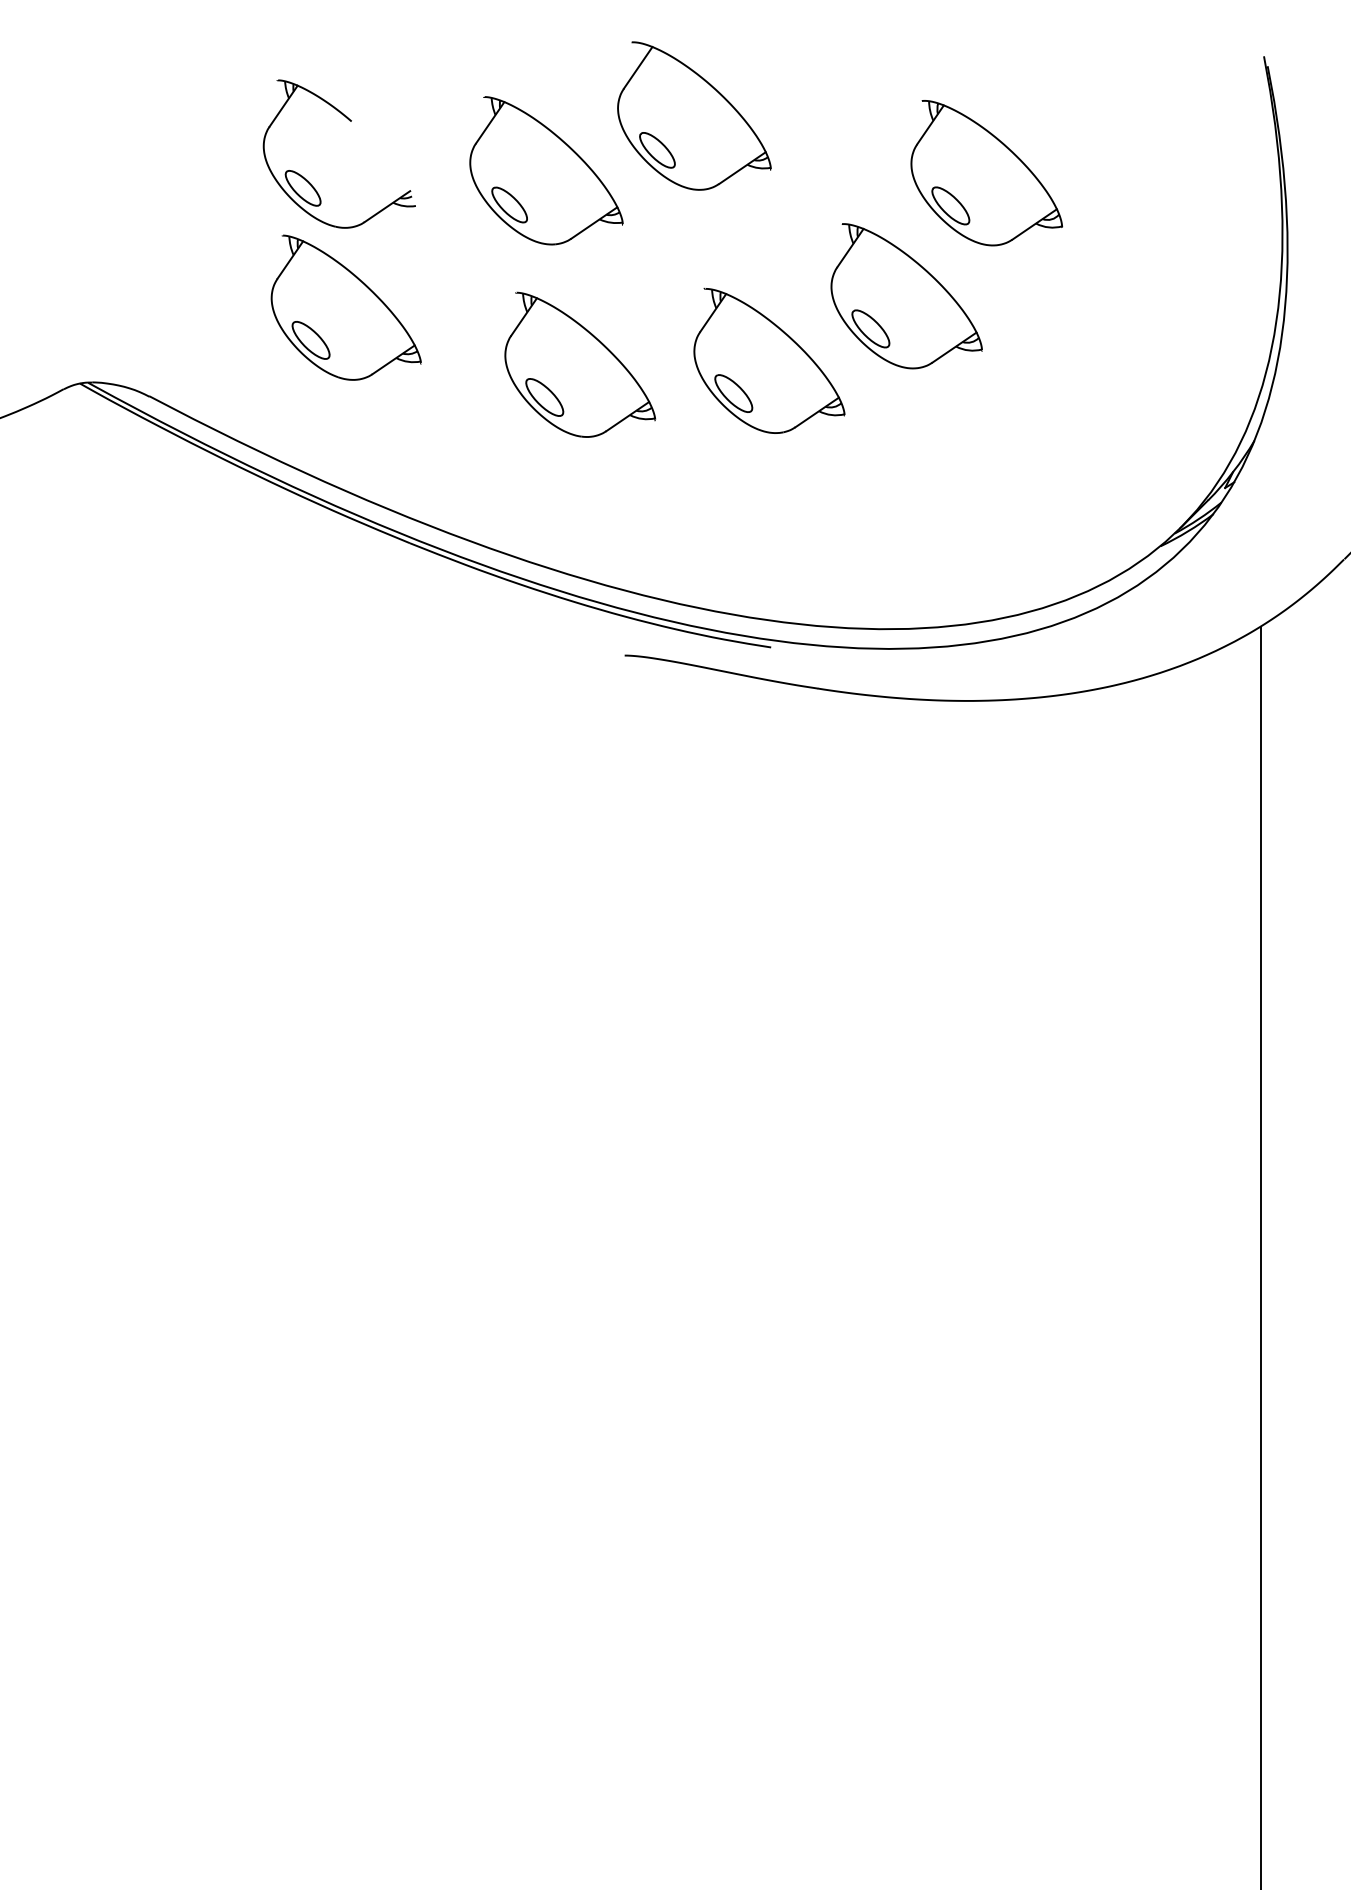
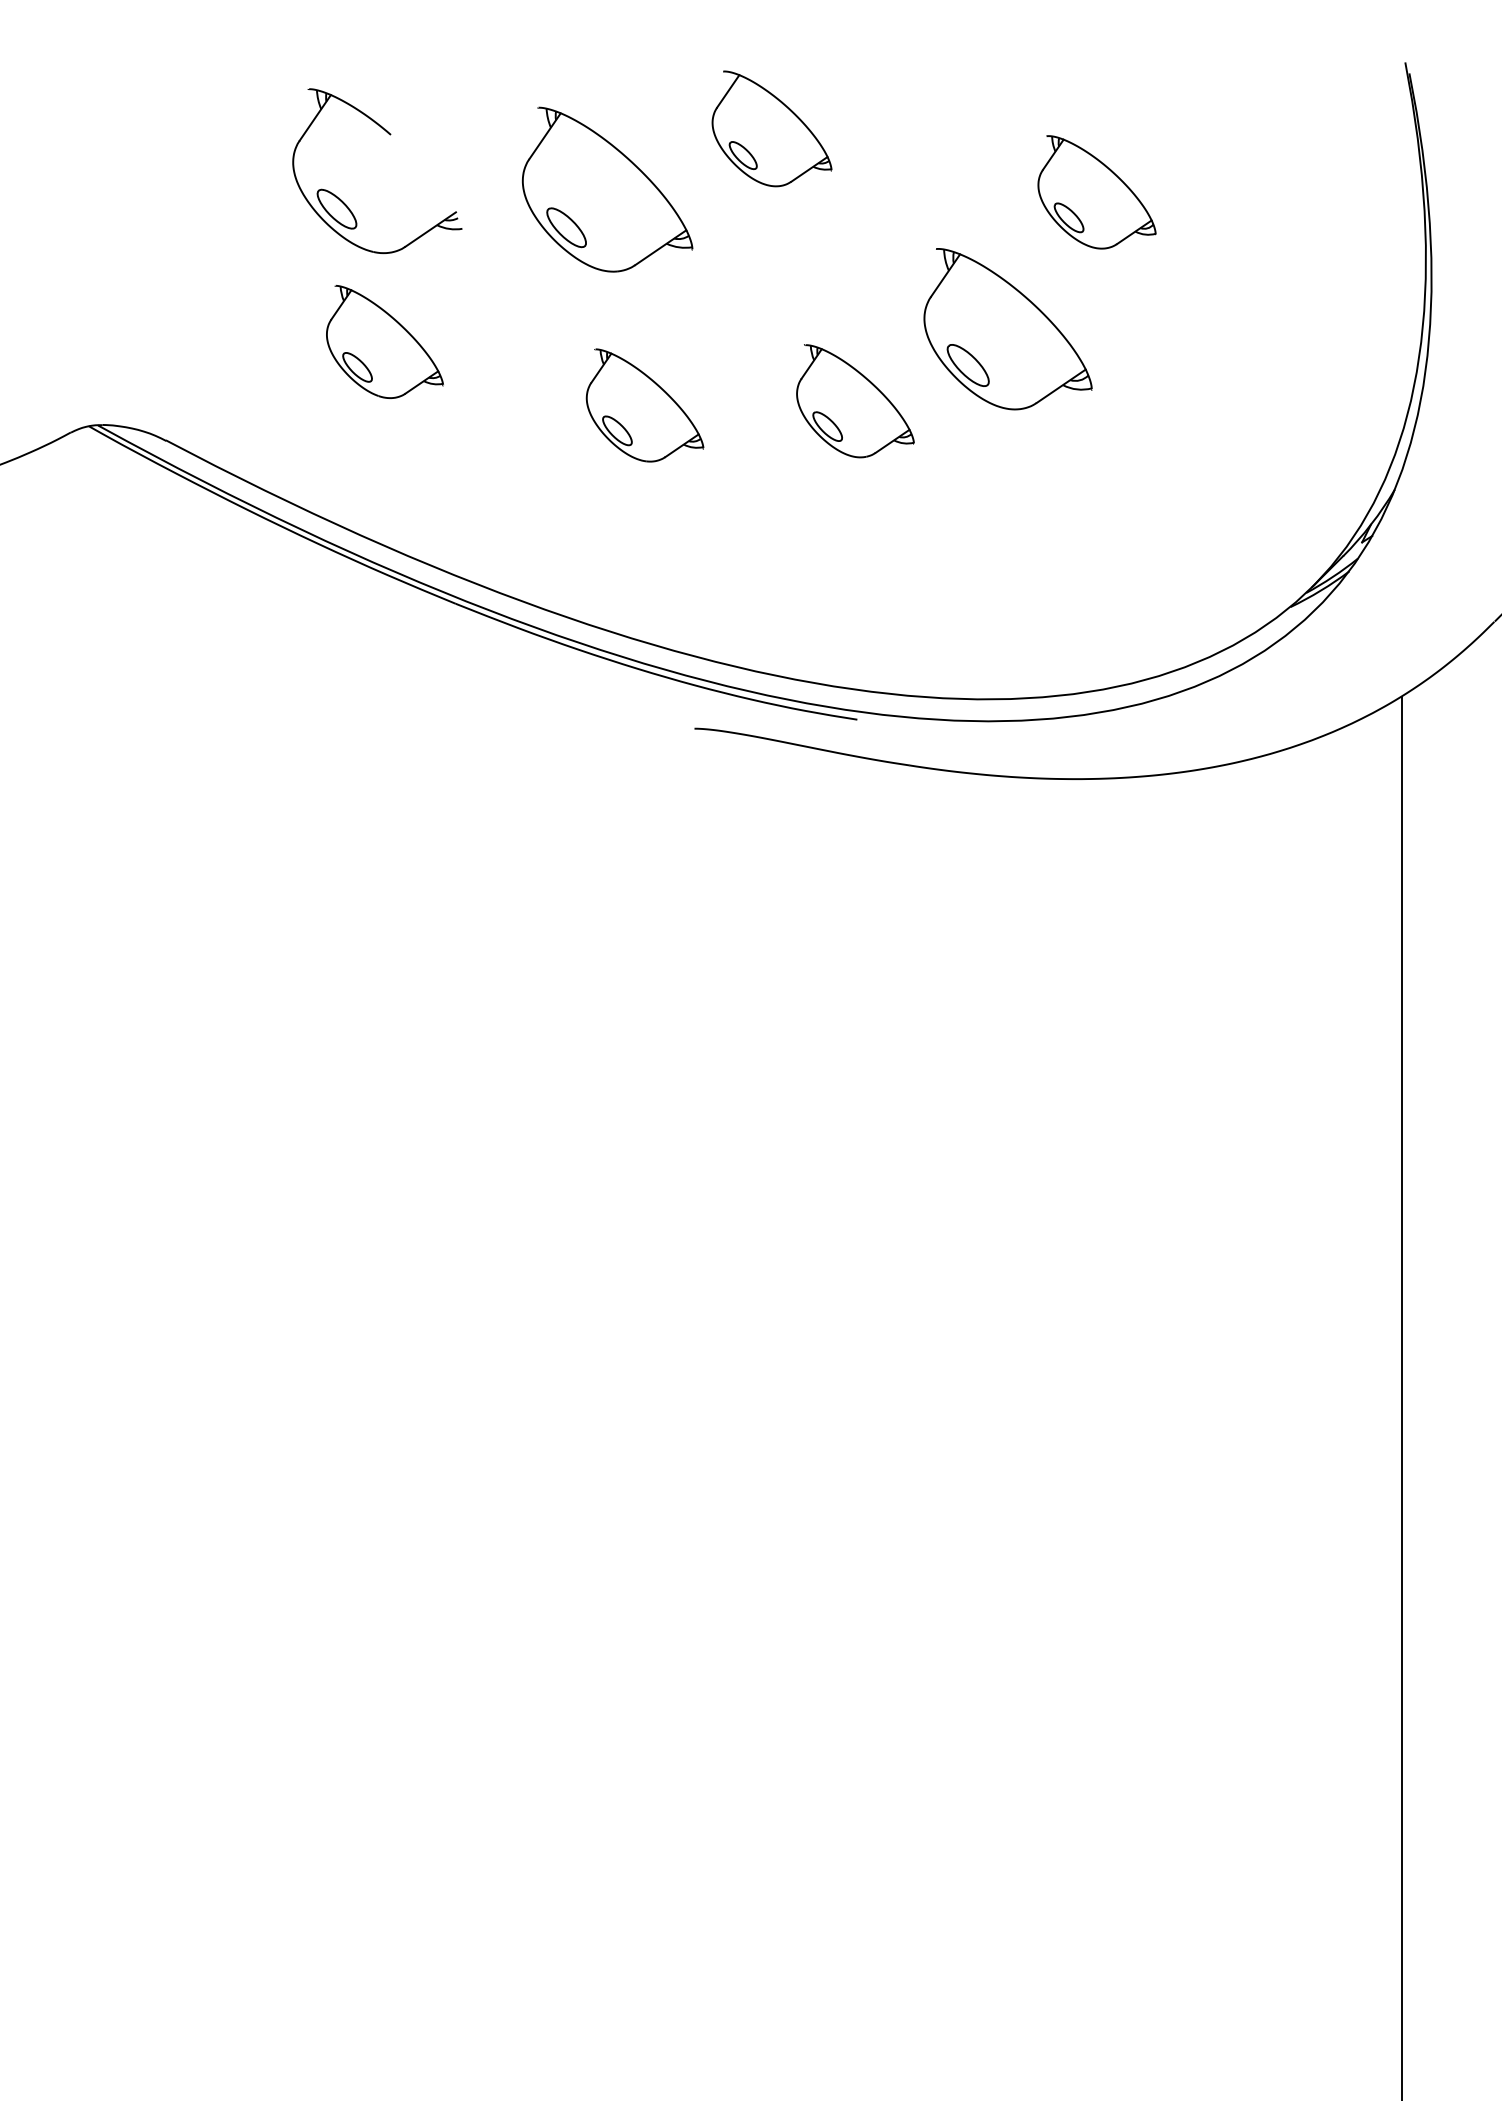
part: (693, 115) -> (771, 128), size x0.7
part: (986, 173) -> (1096, 192), size x0.7
part: (345, 307) -> (384, 341), size x0.7
part: (769, 361) -> (855, 401), size x0.7
part: (579, 364) -> (644, 405), size x0.7

